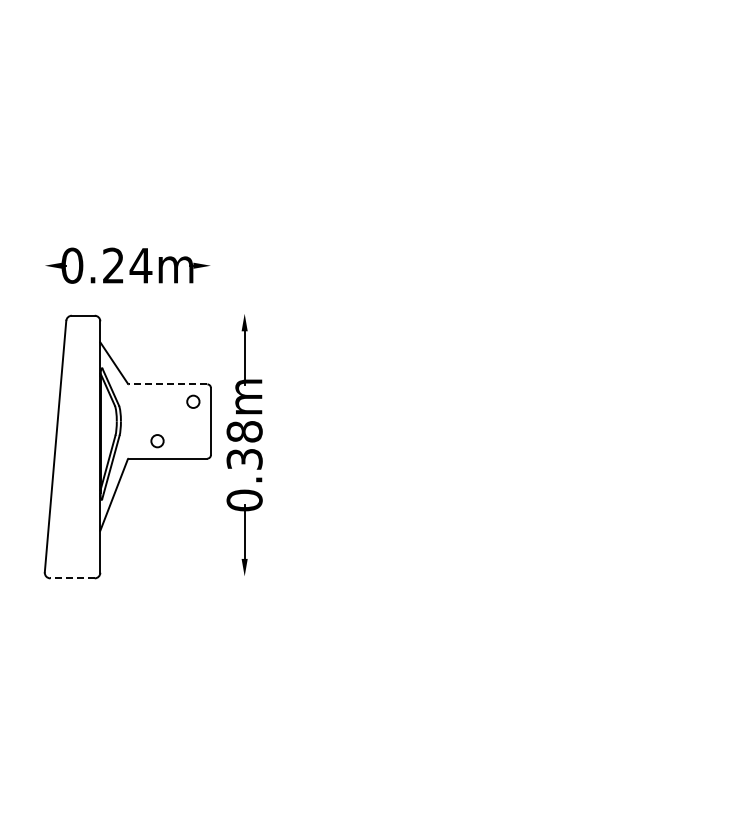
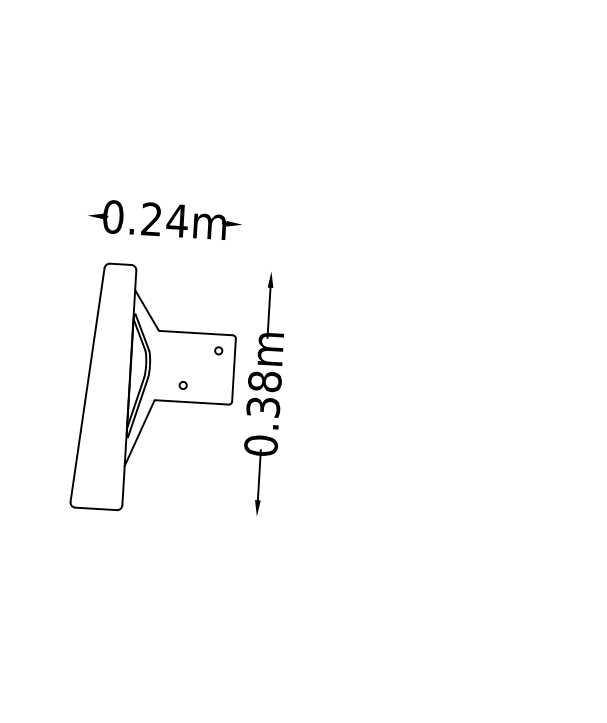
line: (167, 384) -> (195, 333), dashed -> solid
circle: (193, 401) -> (218, 350), size x0.62
circle: (157, 440) -> (183, 384), size x0.62
line: (72, 578) -> (96, 509), dashed -> solid

